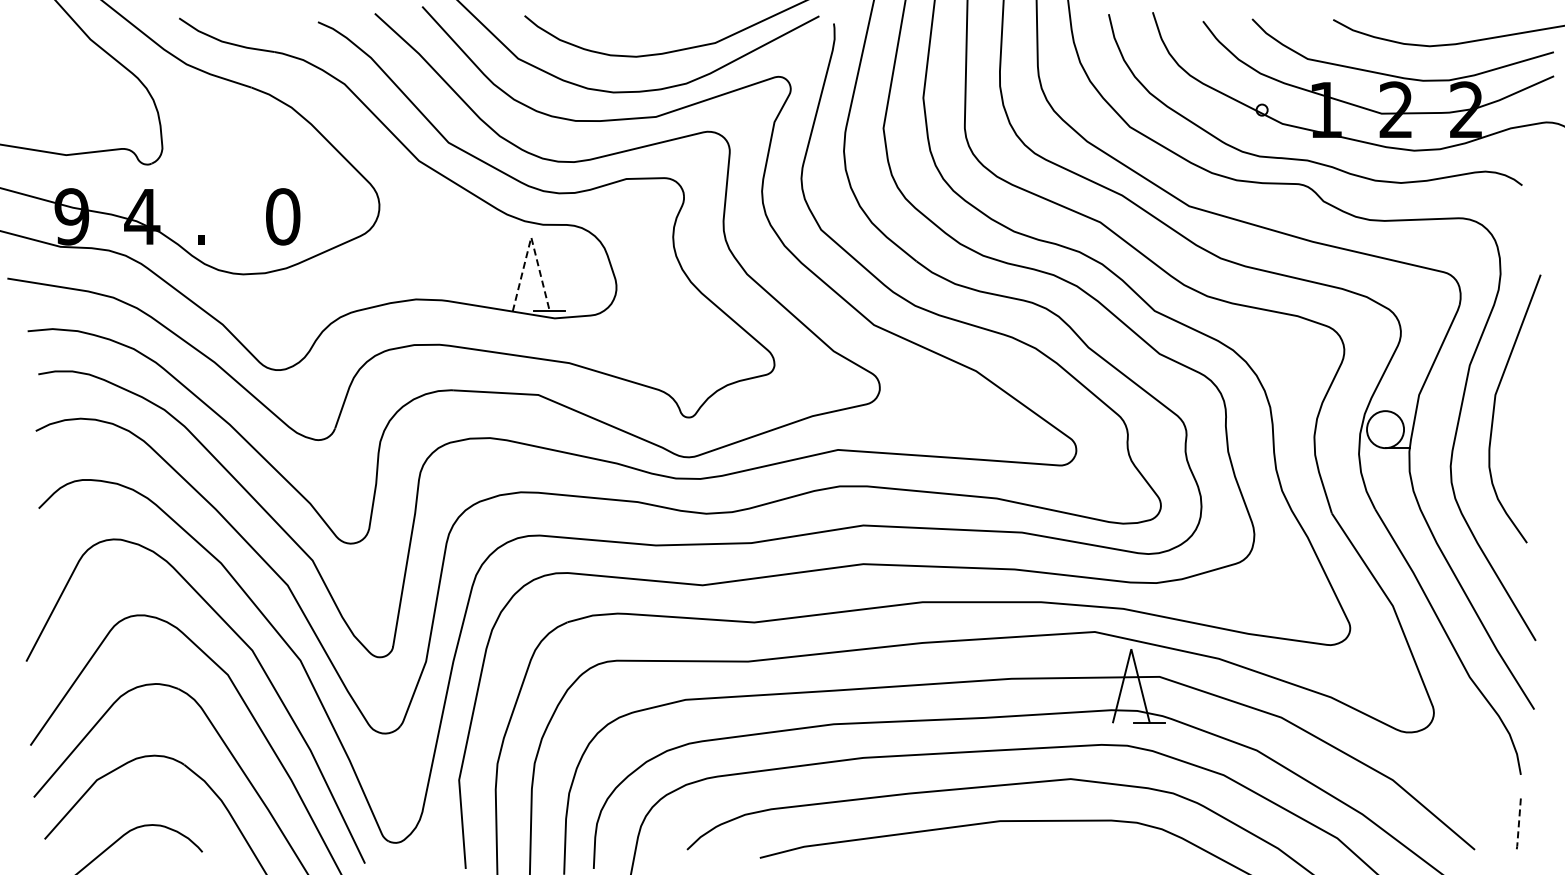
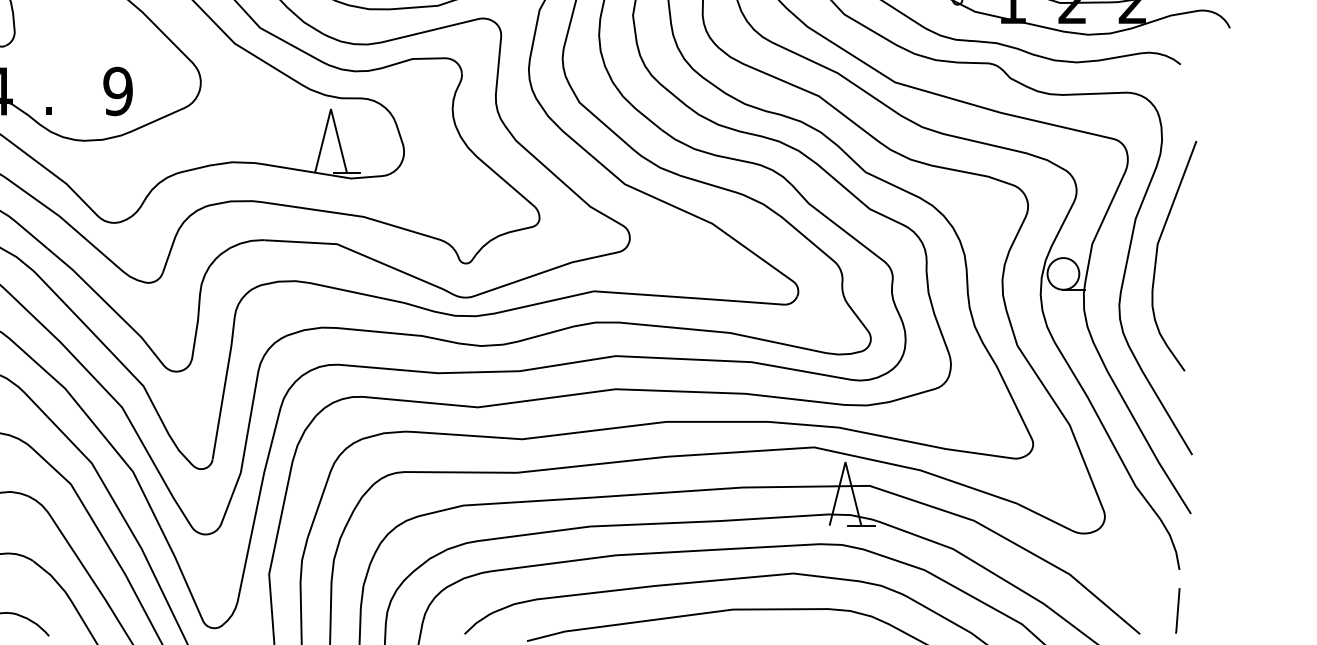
text: (282, 216) -> (117, 91), 0 -> 9
line: (531, 237) -> (331, 109), dashed -> solid
line: (1519, 822) -> (1178, 610), dashed -> solid

